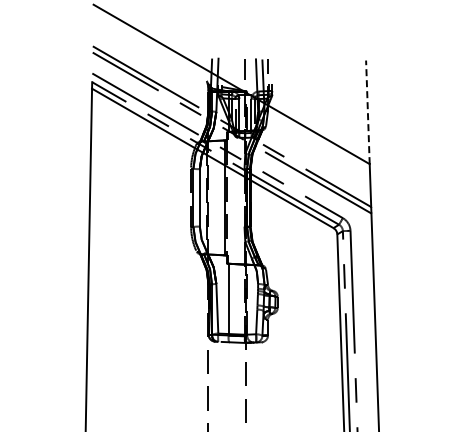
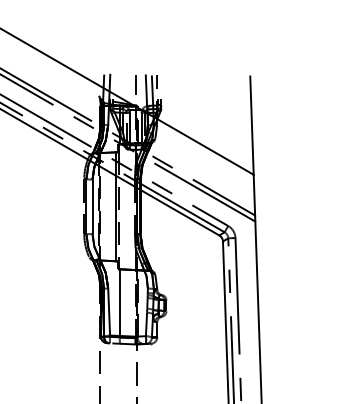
line: (367, 112) -> (251, 125), dashed -> solid

